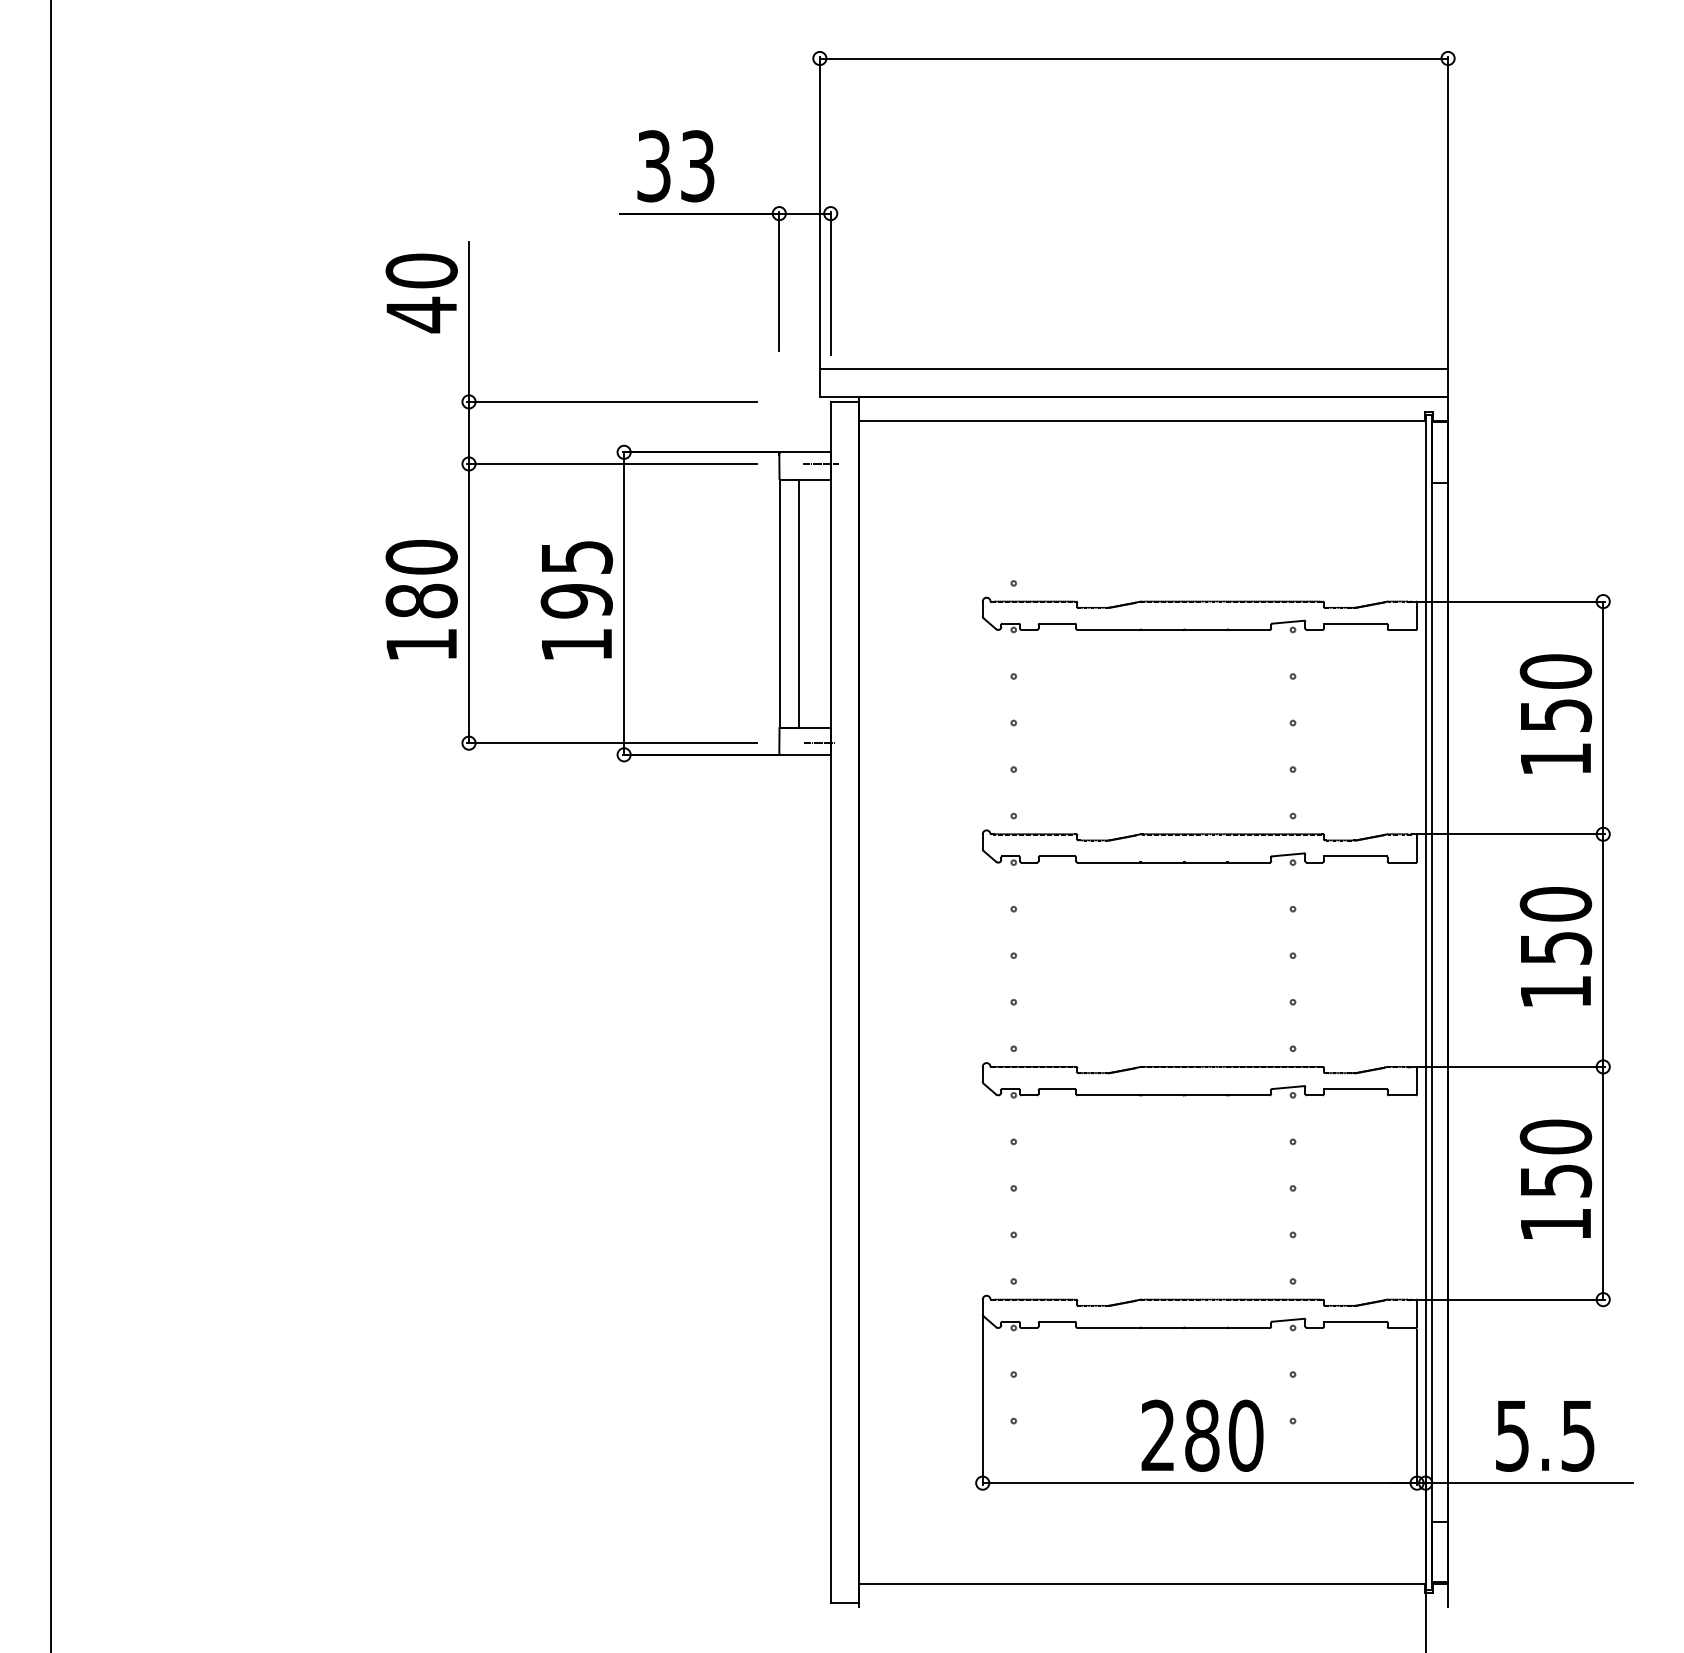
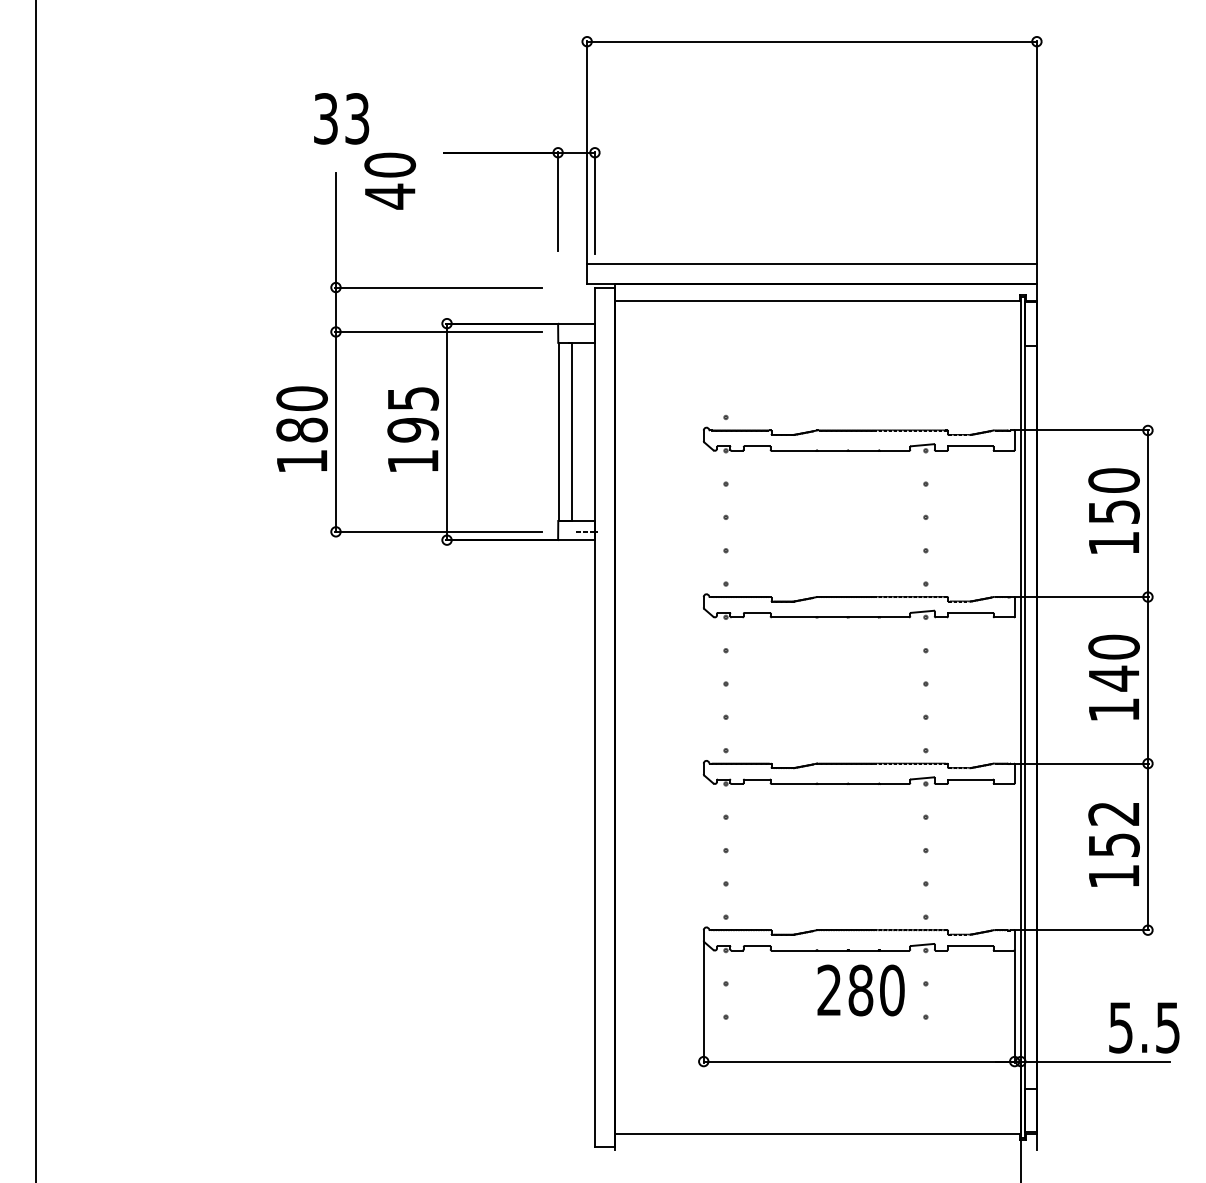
text: (675, 166) -> (341, 119), moved
text: (421, 293) -> (390, 181), moved
line: (820, 464) -> (587, 332), removed
text: (1556, 948) -> (1114, 678), 150 -> 140
text: (1555, 1136) -> (1113, 813), 150 -> 152
text: (1202, 1435) -> (861, 990), moved
text: (1545, 1436) -> (1144, 1028), moved

